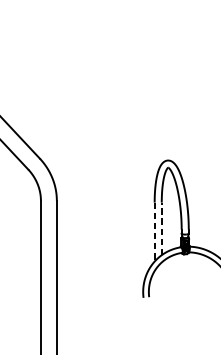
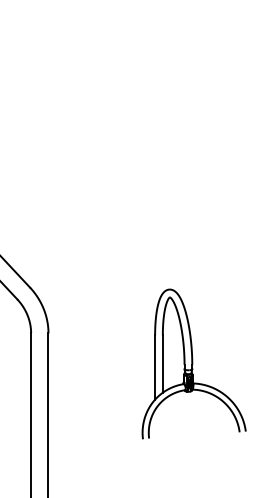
line: (161, 229) -> (162, 364), dashed -> solid
line: (155, 232) -> (155, 368), dashed -> solid

